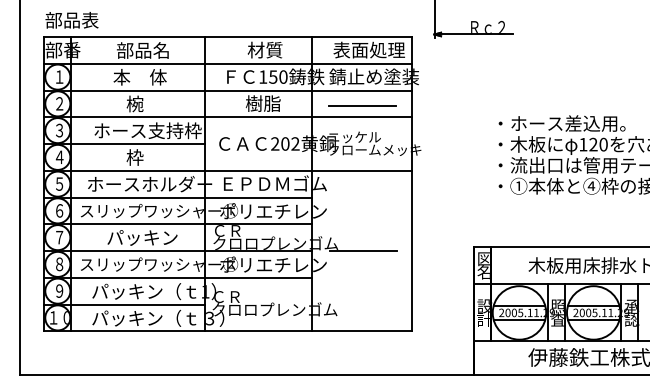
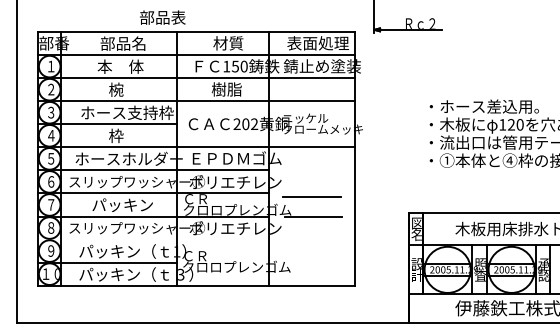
text: (71, 20) -> (162, 17), moved
line: (362, 105) -> (312, 197), moved
line: (177, 277) -> (152, 239), removed

